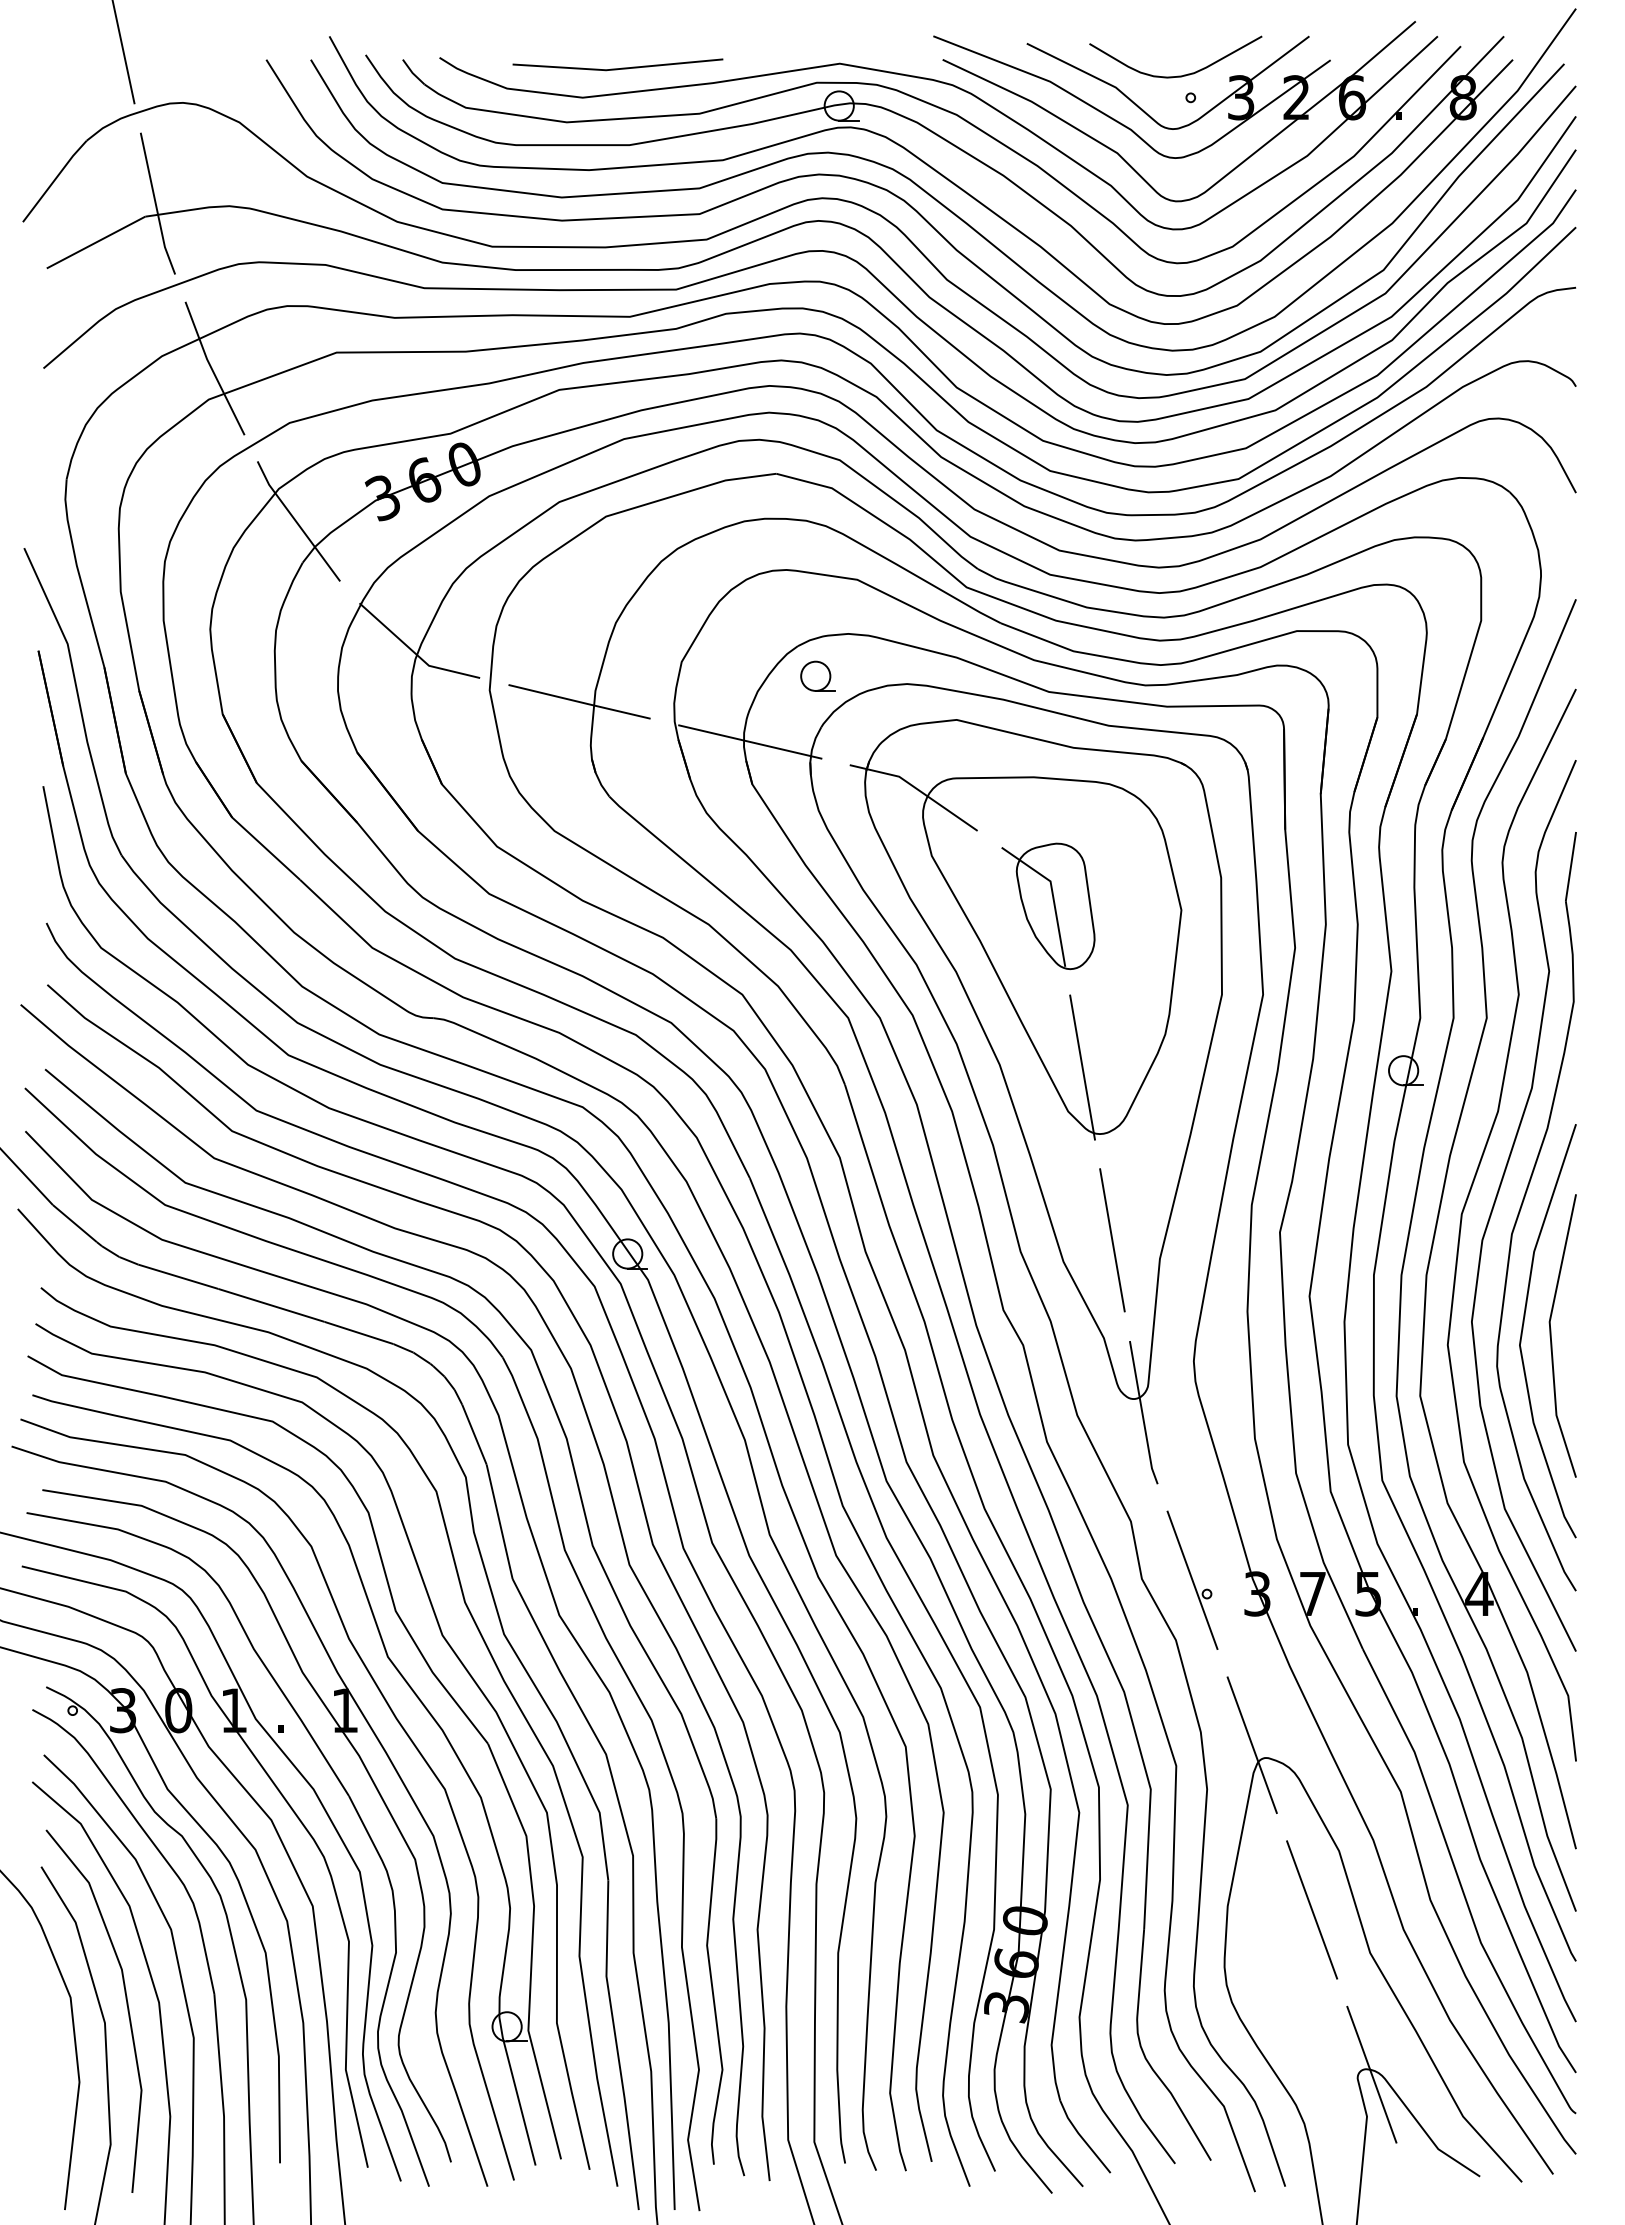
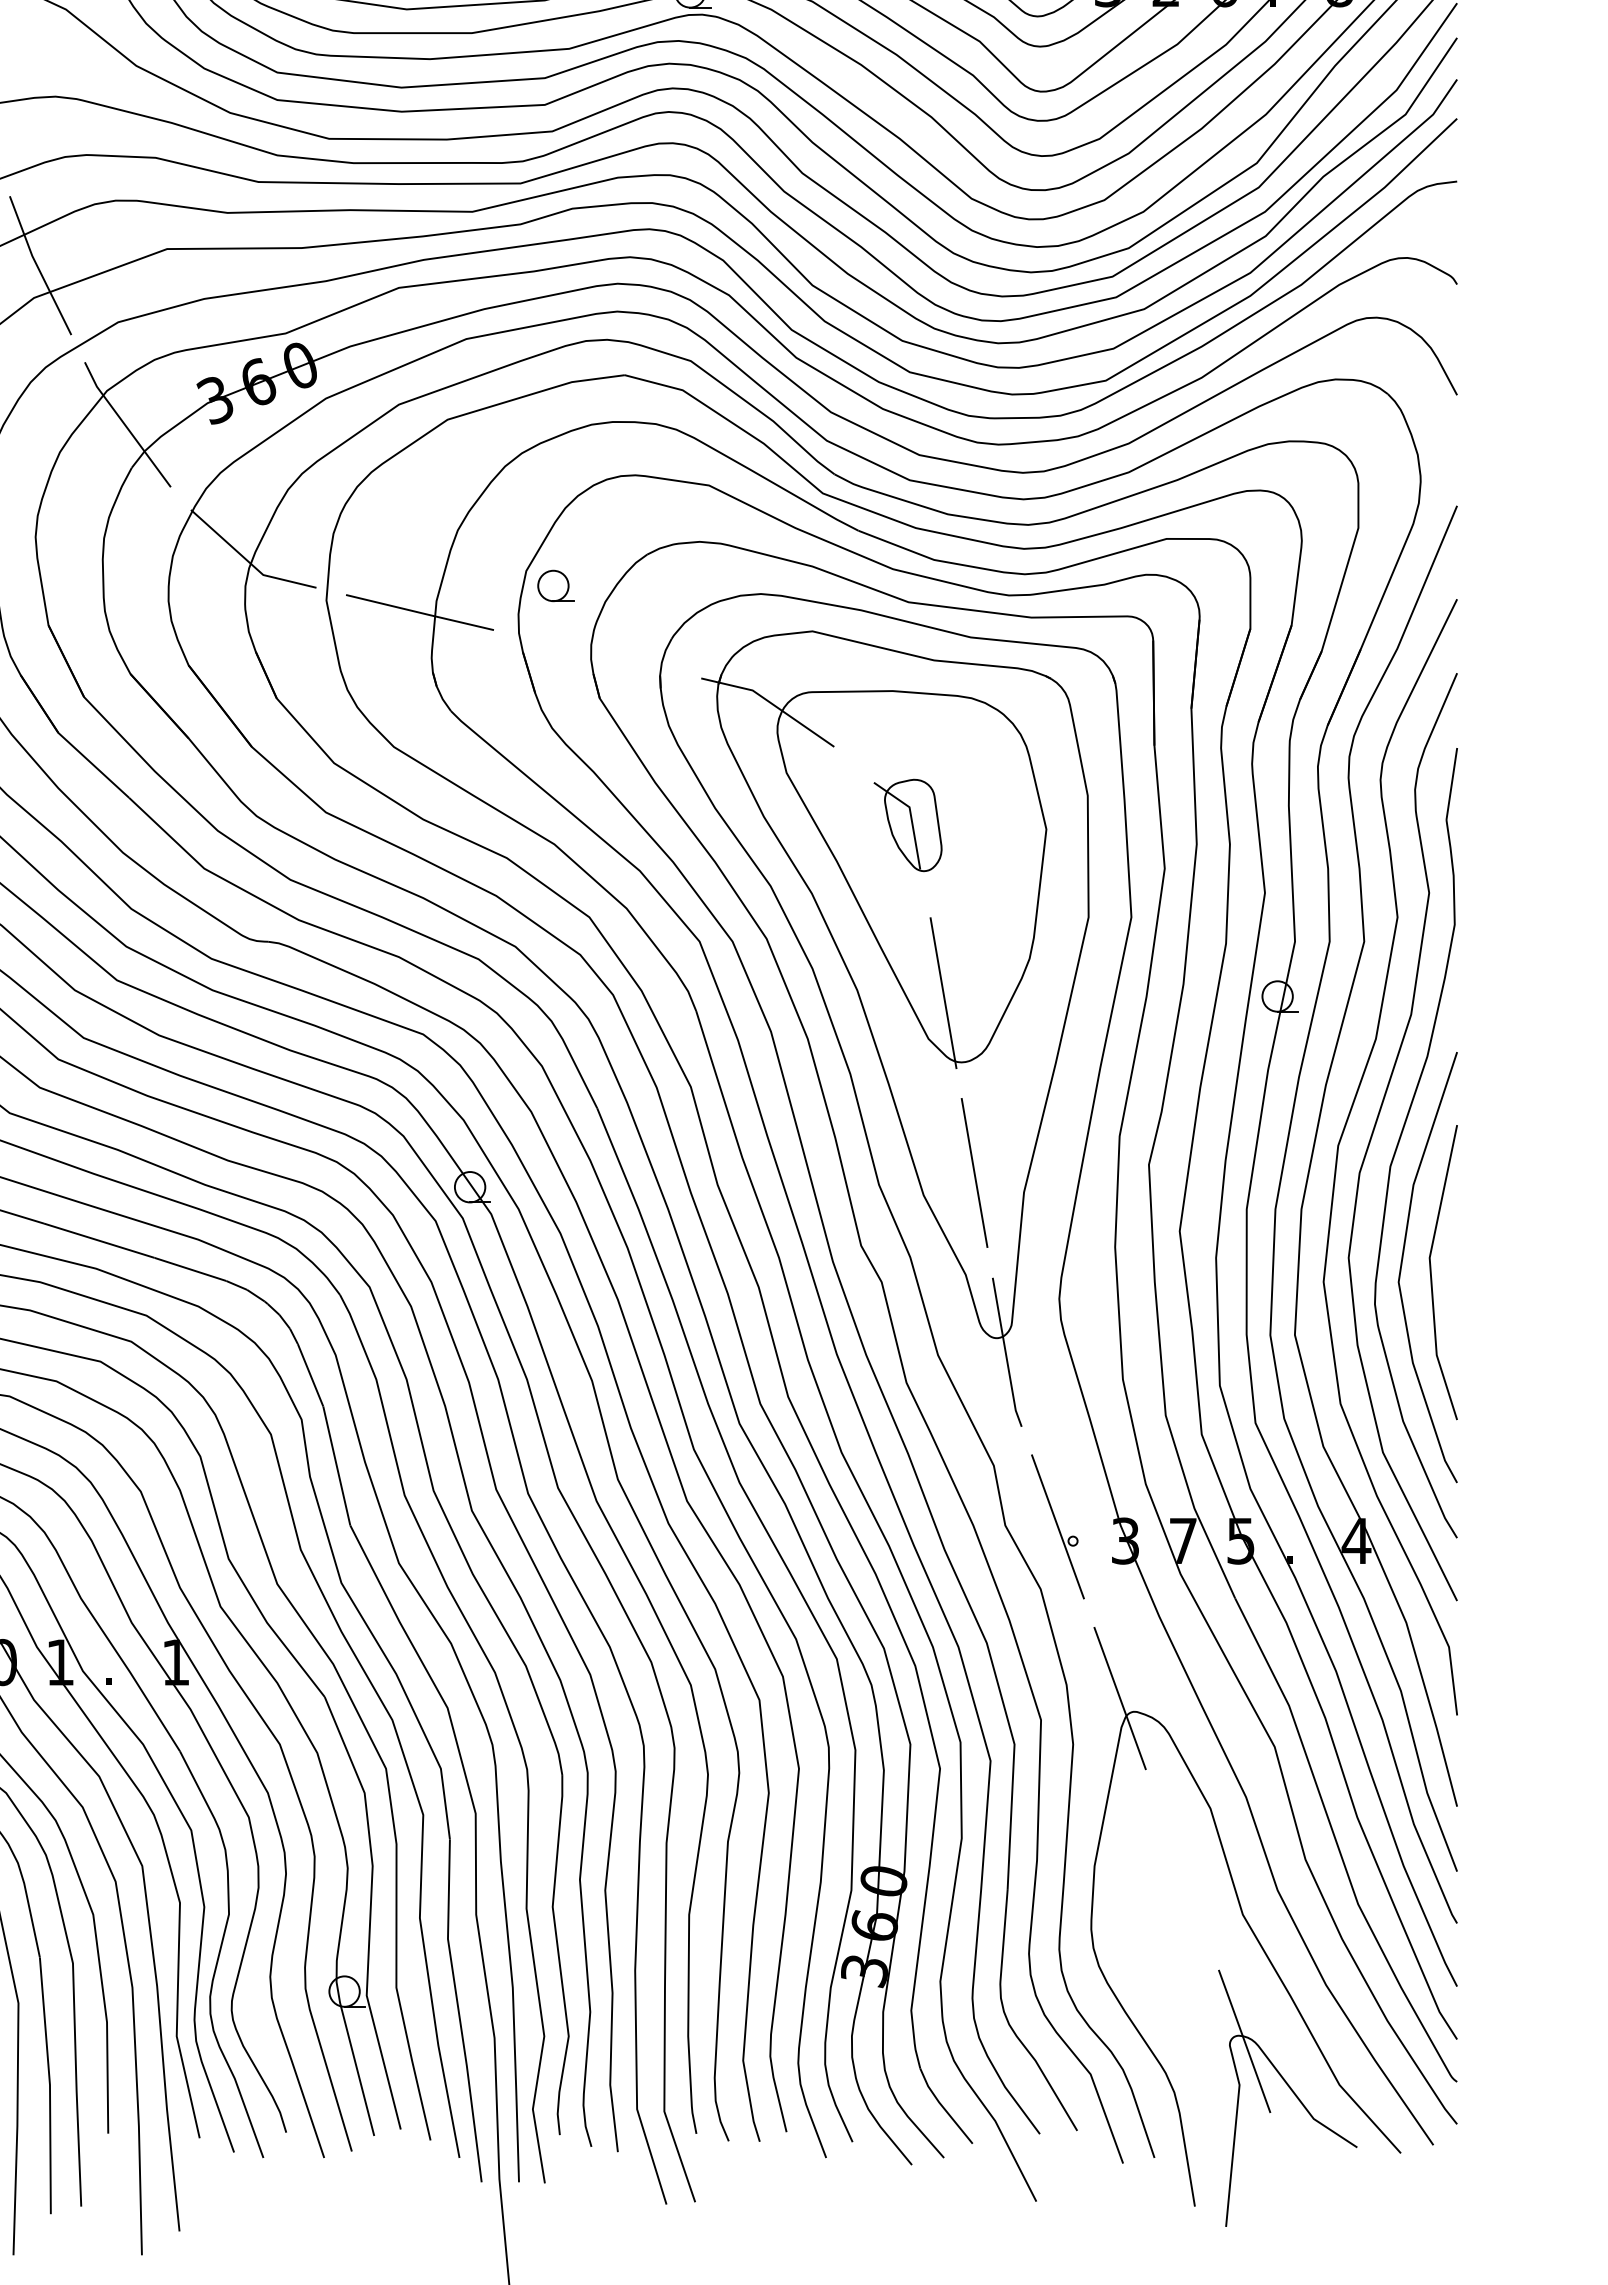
part: (817, 675) -> (555, 585), moved
line: (750, 741) -> (597, 653), removed
part: (1048, 906) -> (908, 825), size x0.7
line: (1312, 1909) -> (1182, 1869), removed

